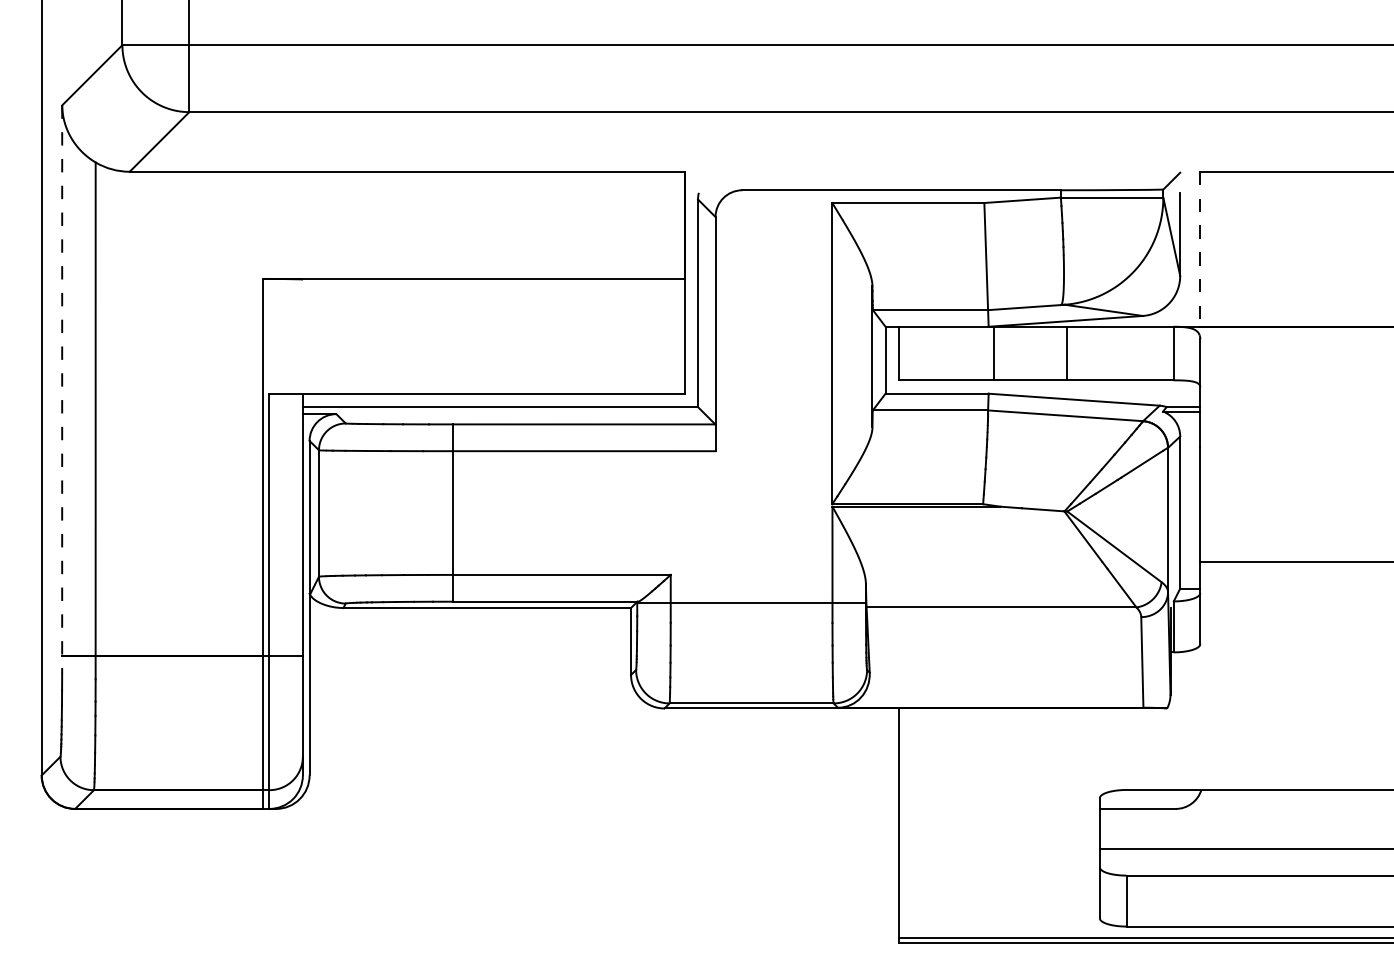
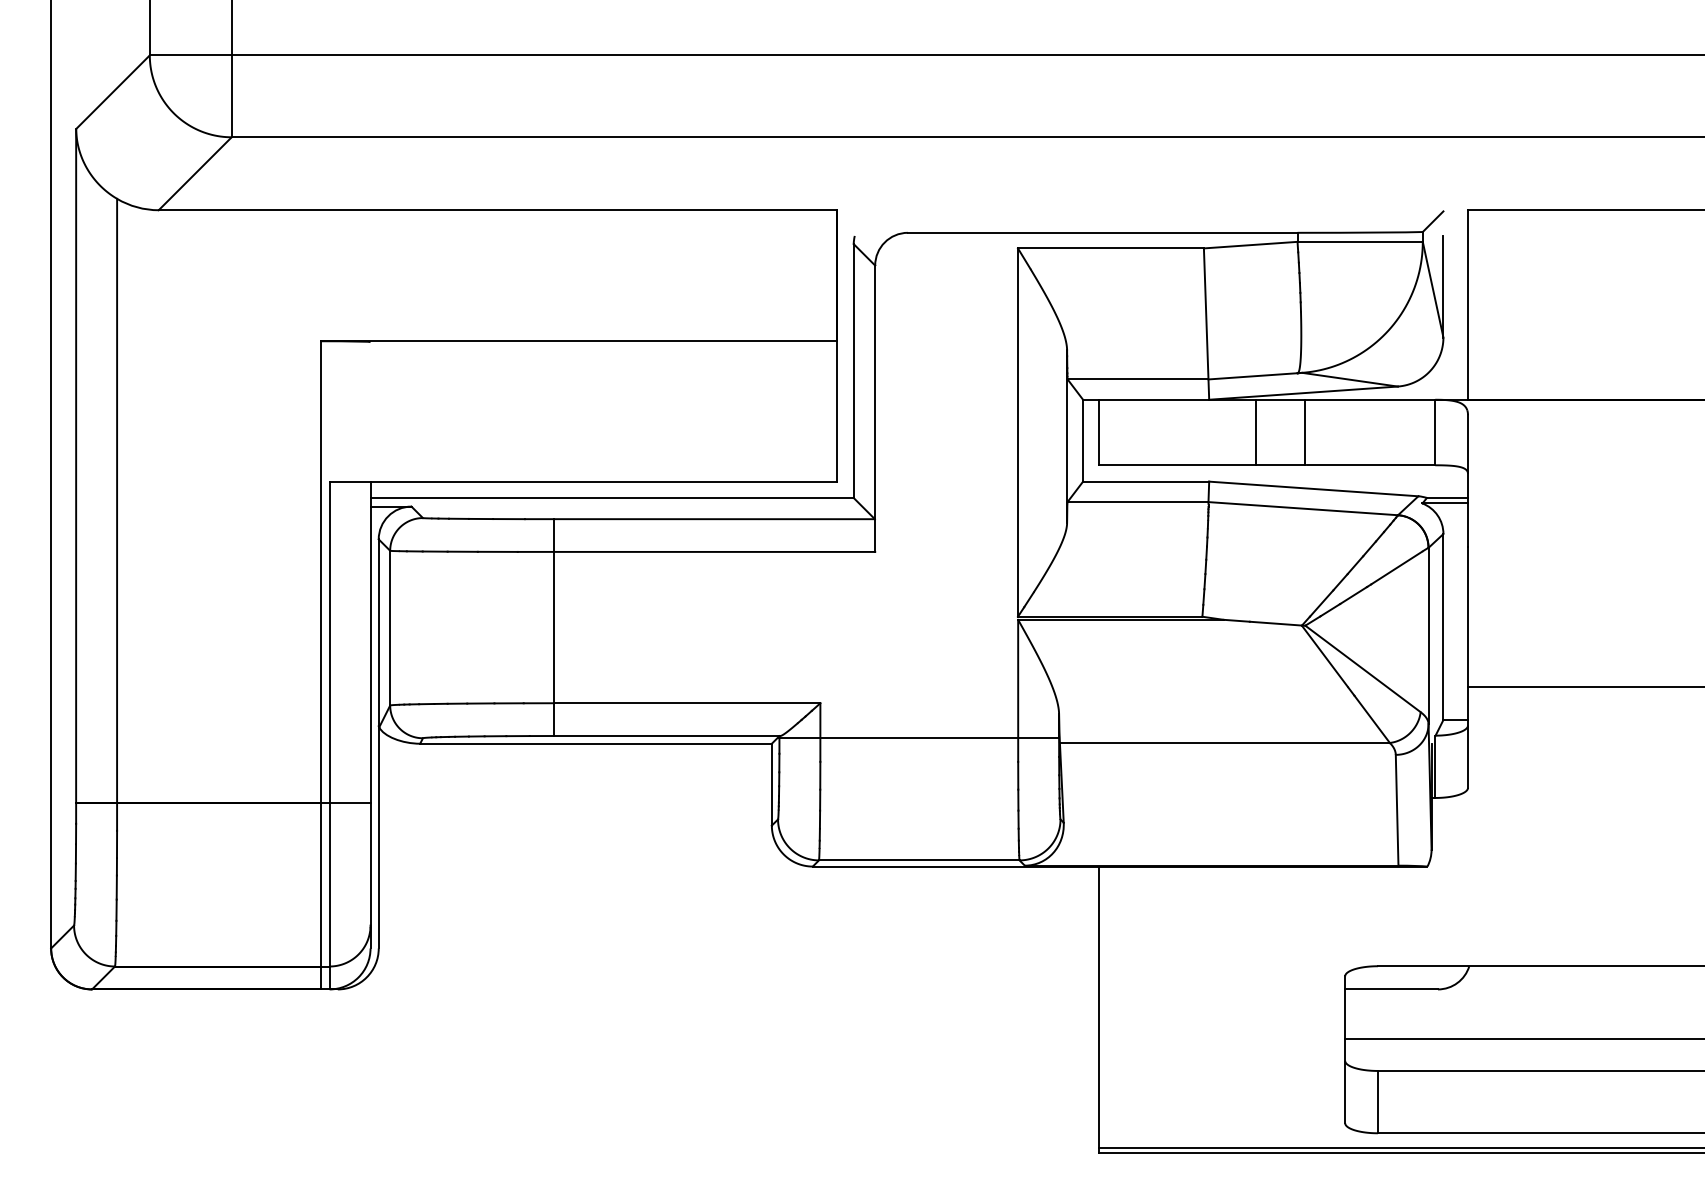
line: (1200, 248) -> (1468, 304), dashed -> solid
line: (994, 353) -> (1256, 432), moved
line: (62, 389) -> (76, 476), dashed -> solid

